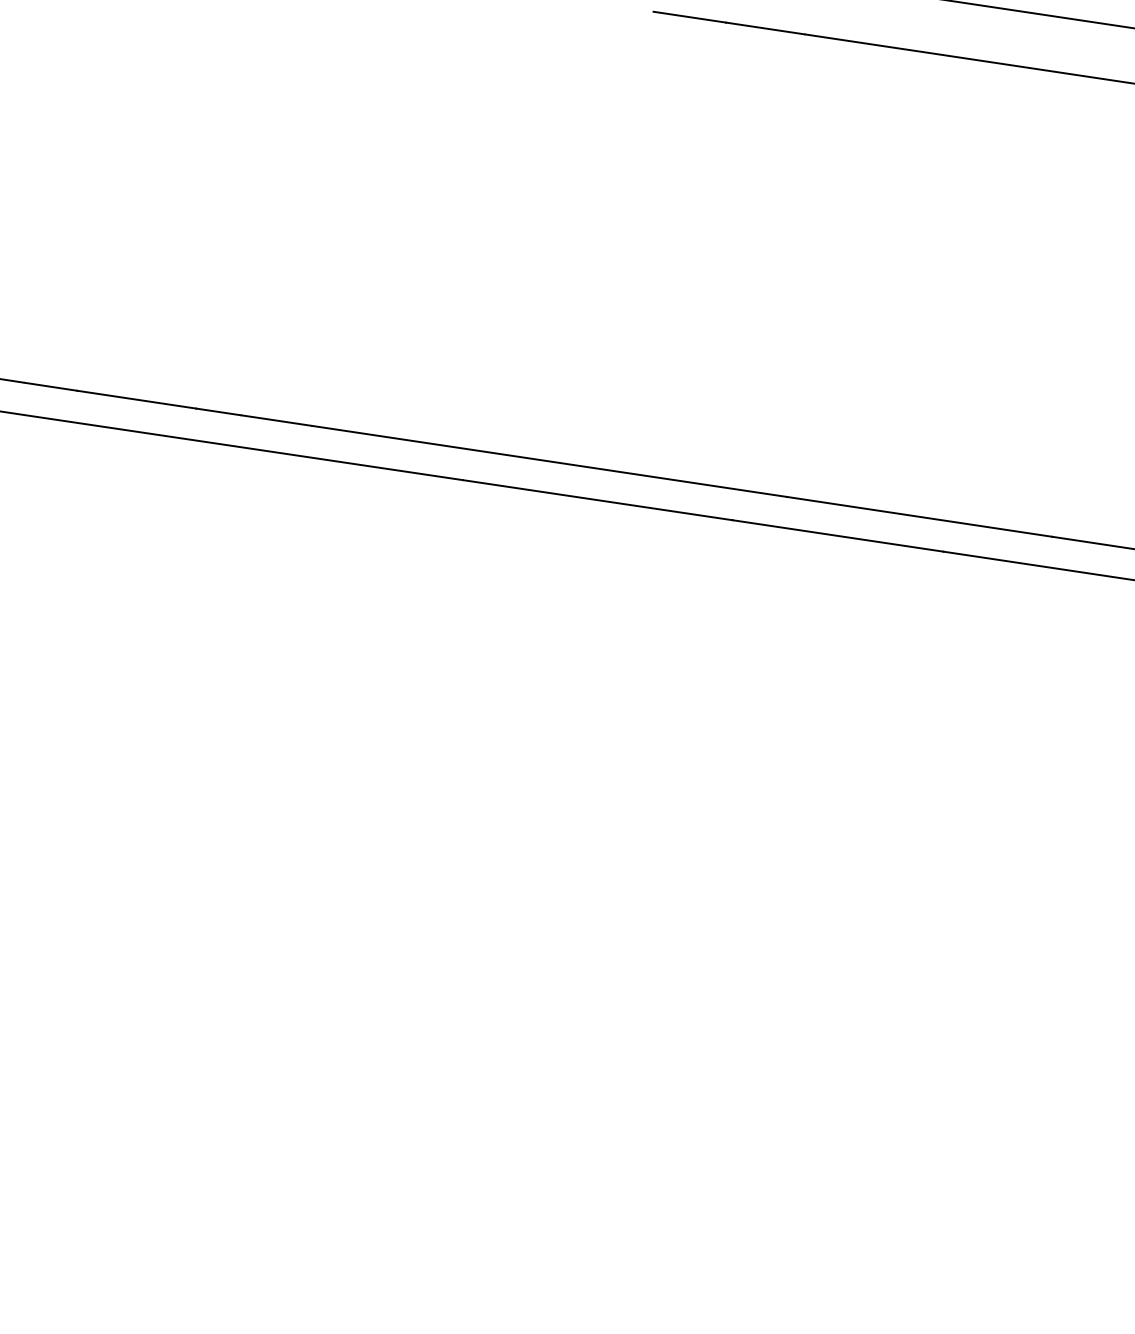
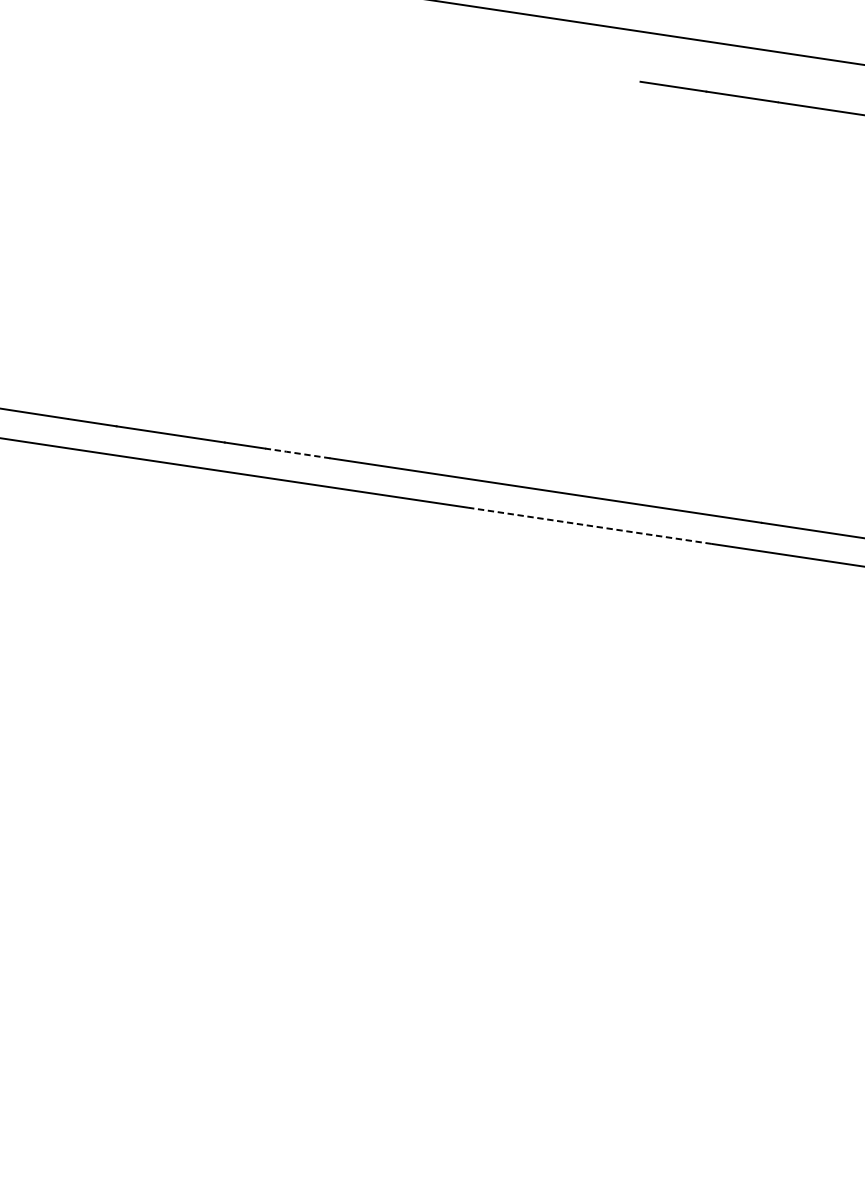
line: (275, 420) -> (296, 453), solid -> dashed
line: (598, 500) -> (590, 526), solid -> dashed

